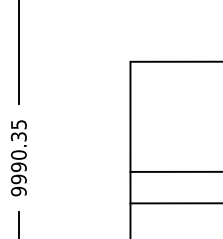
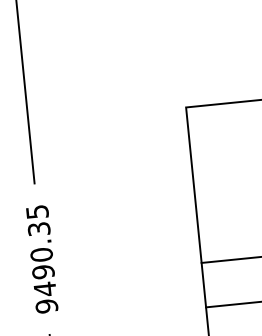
text: (18, 179) -> (44, 289), 9990.35 -> 9490.35

